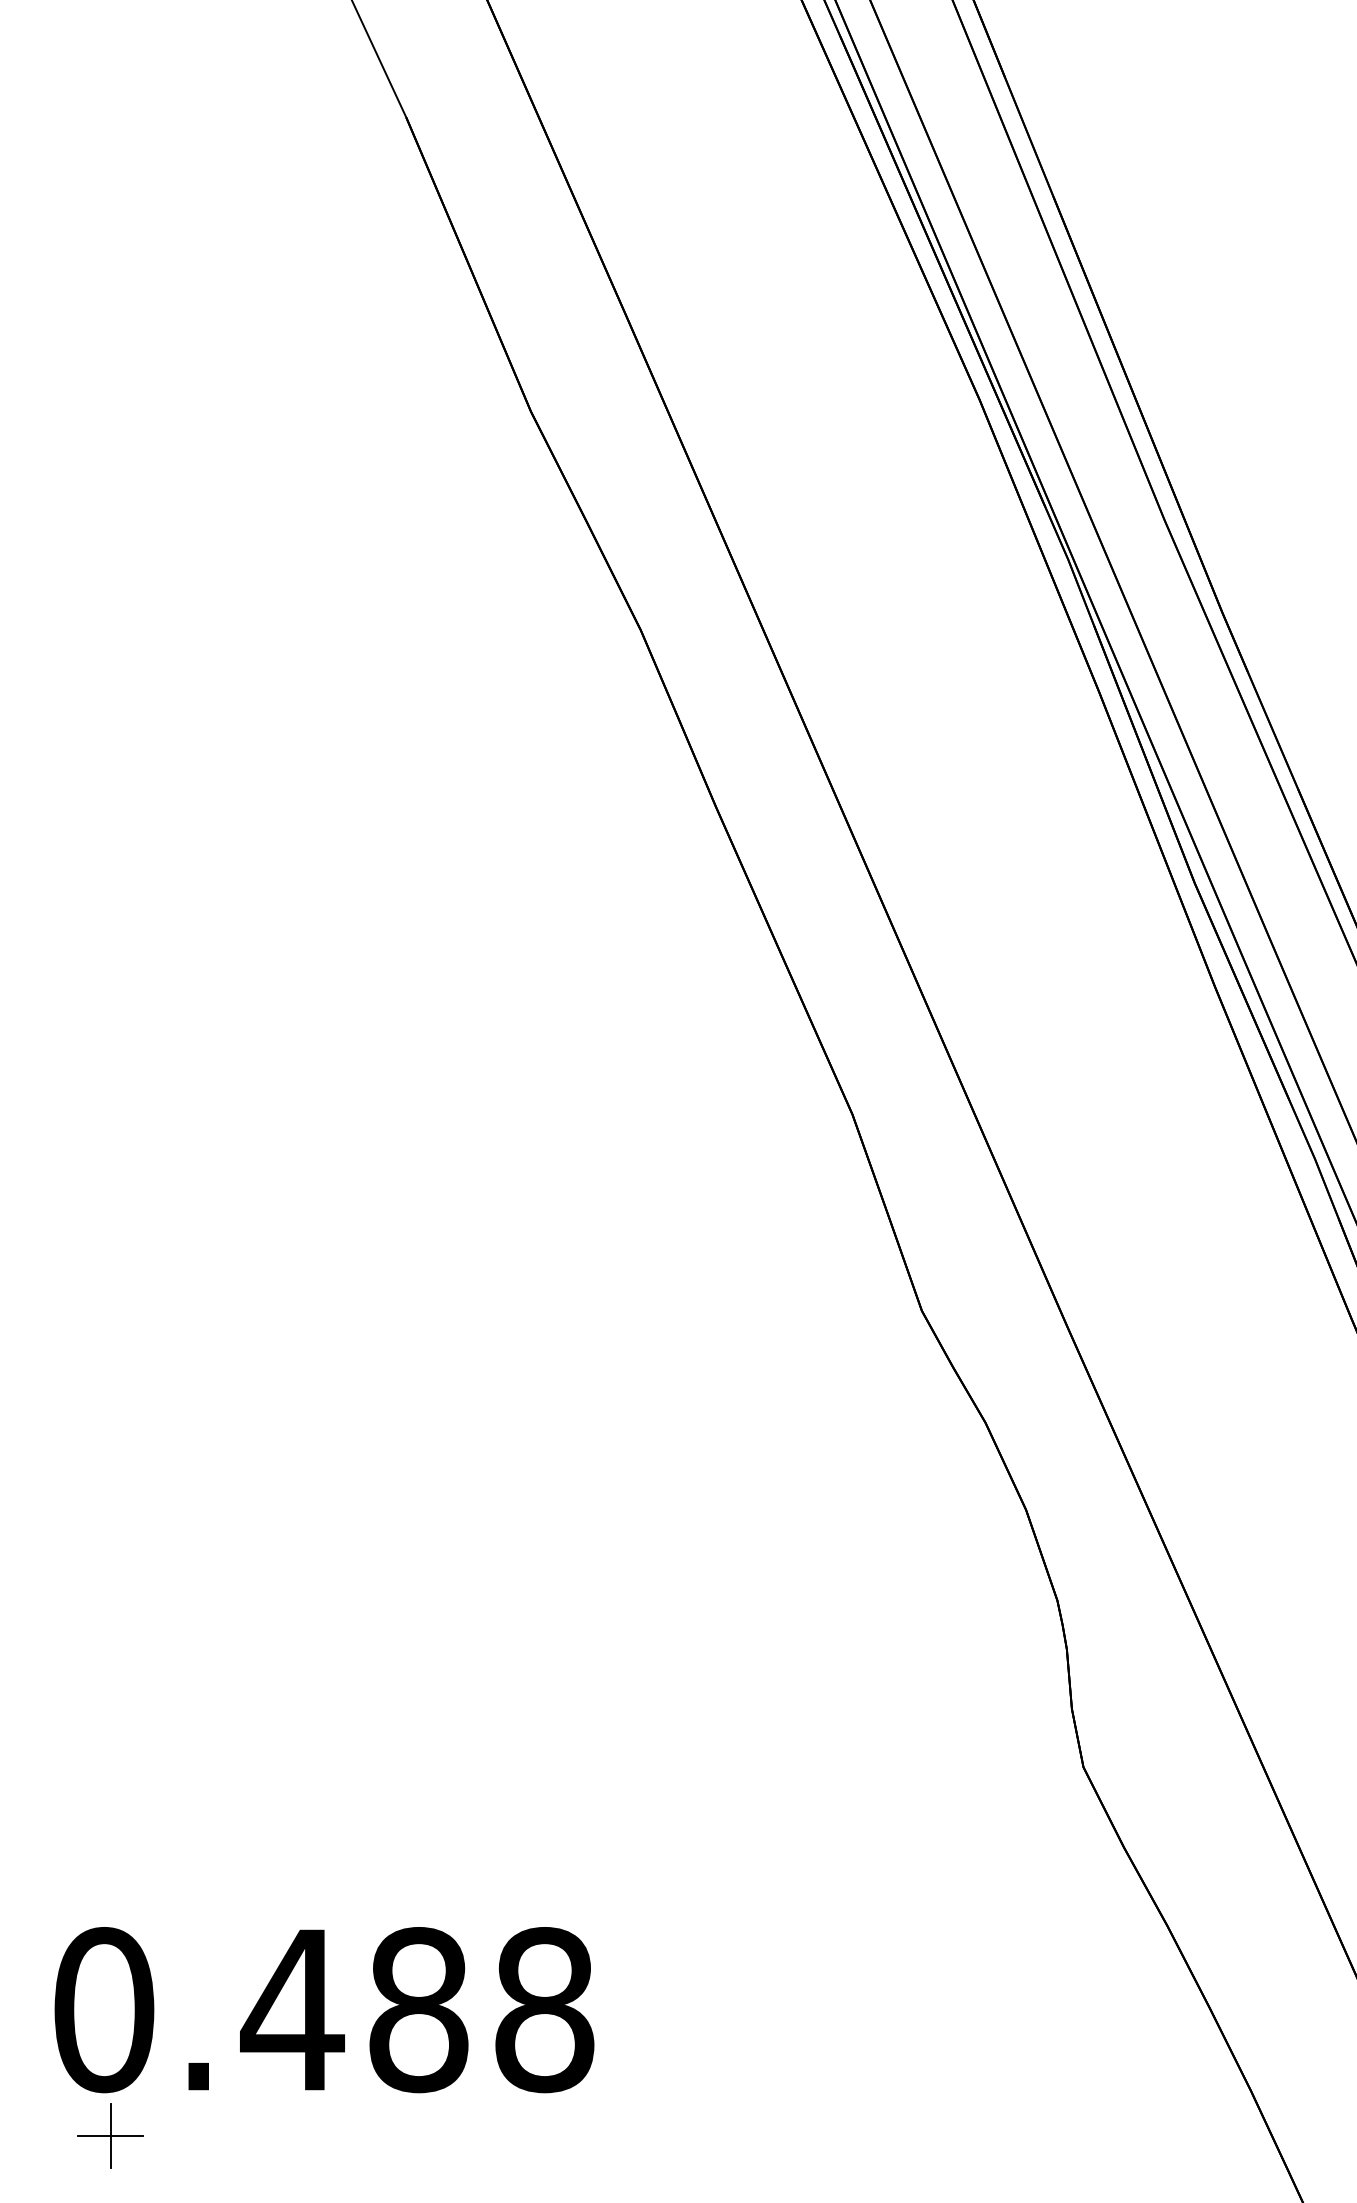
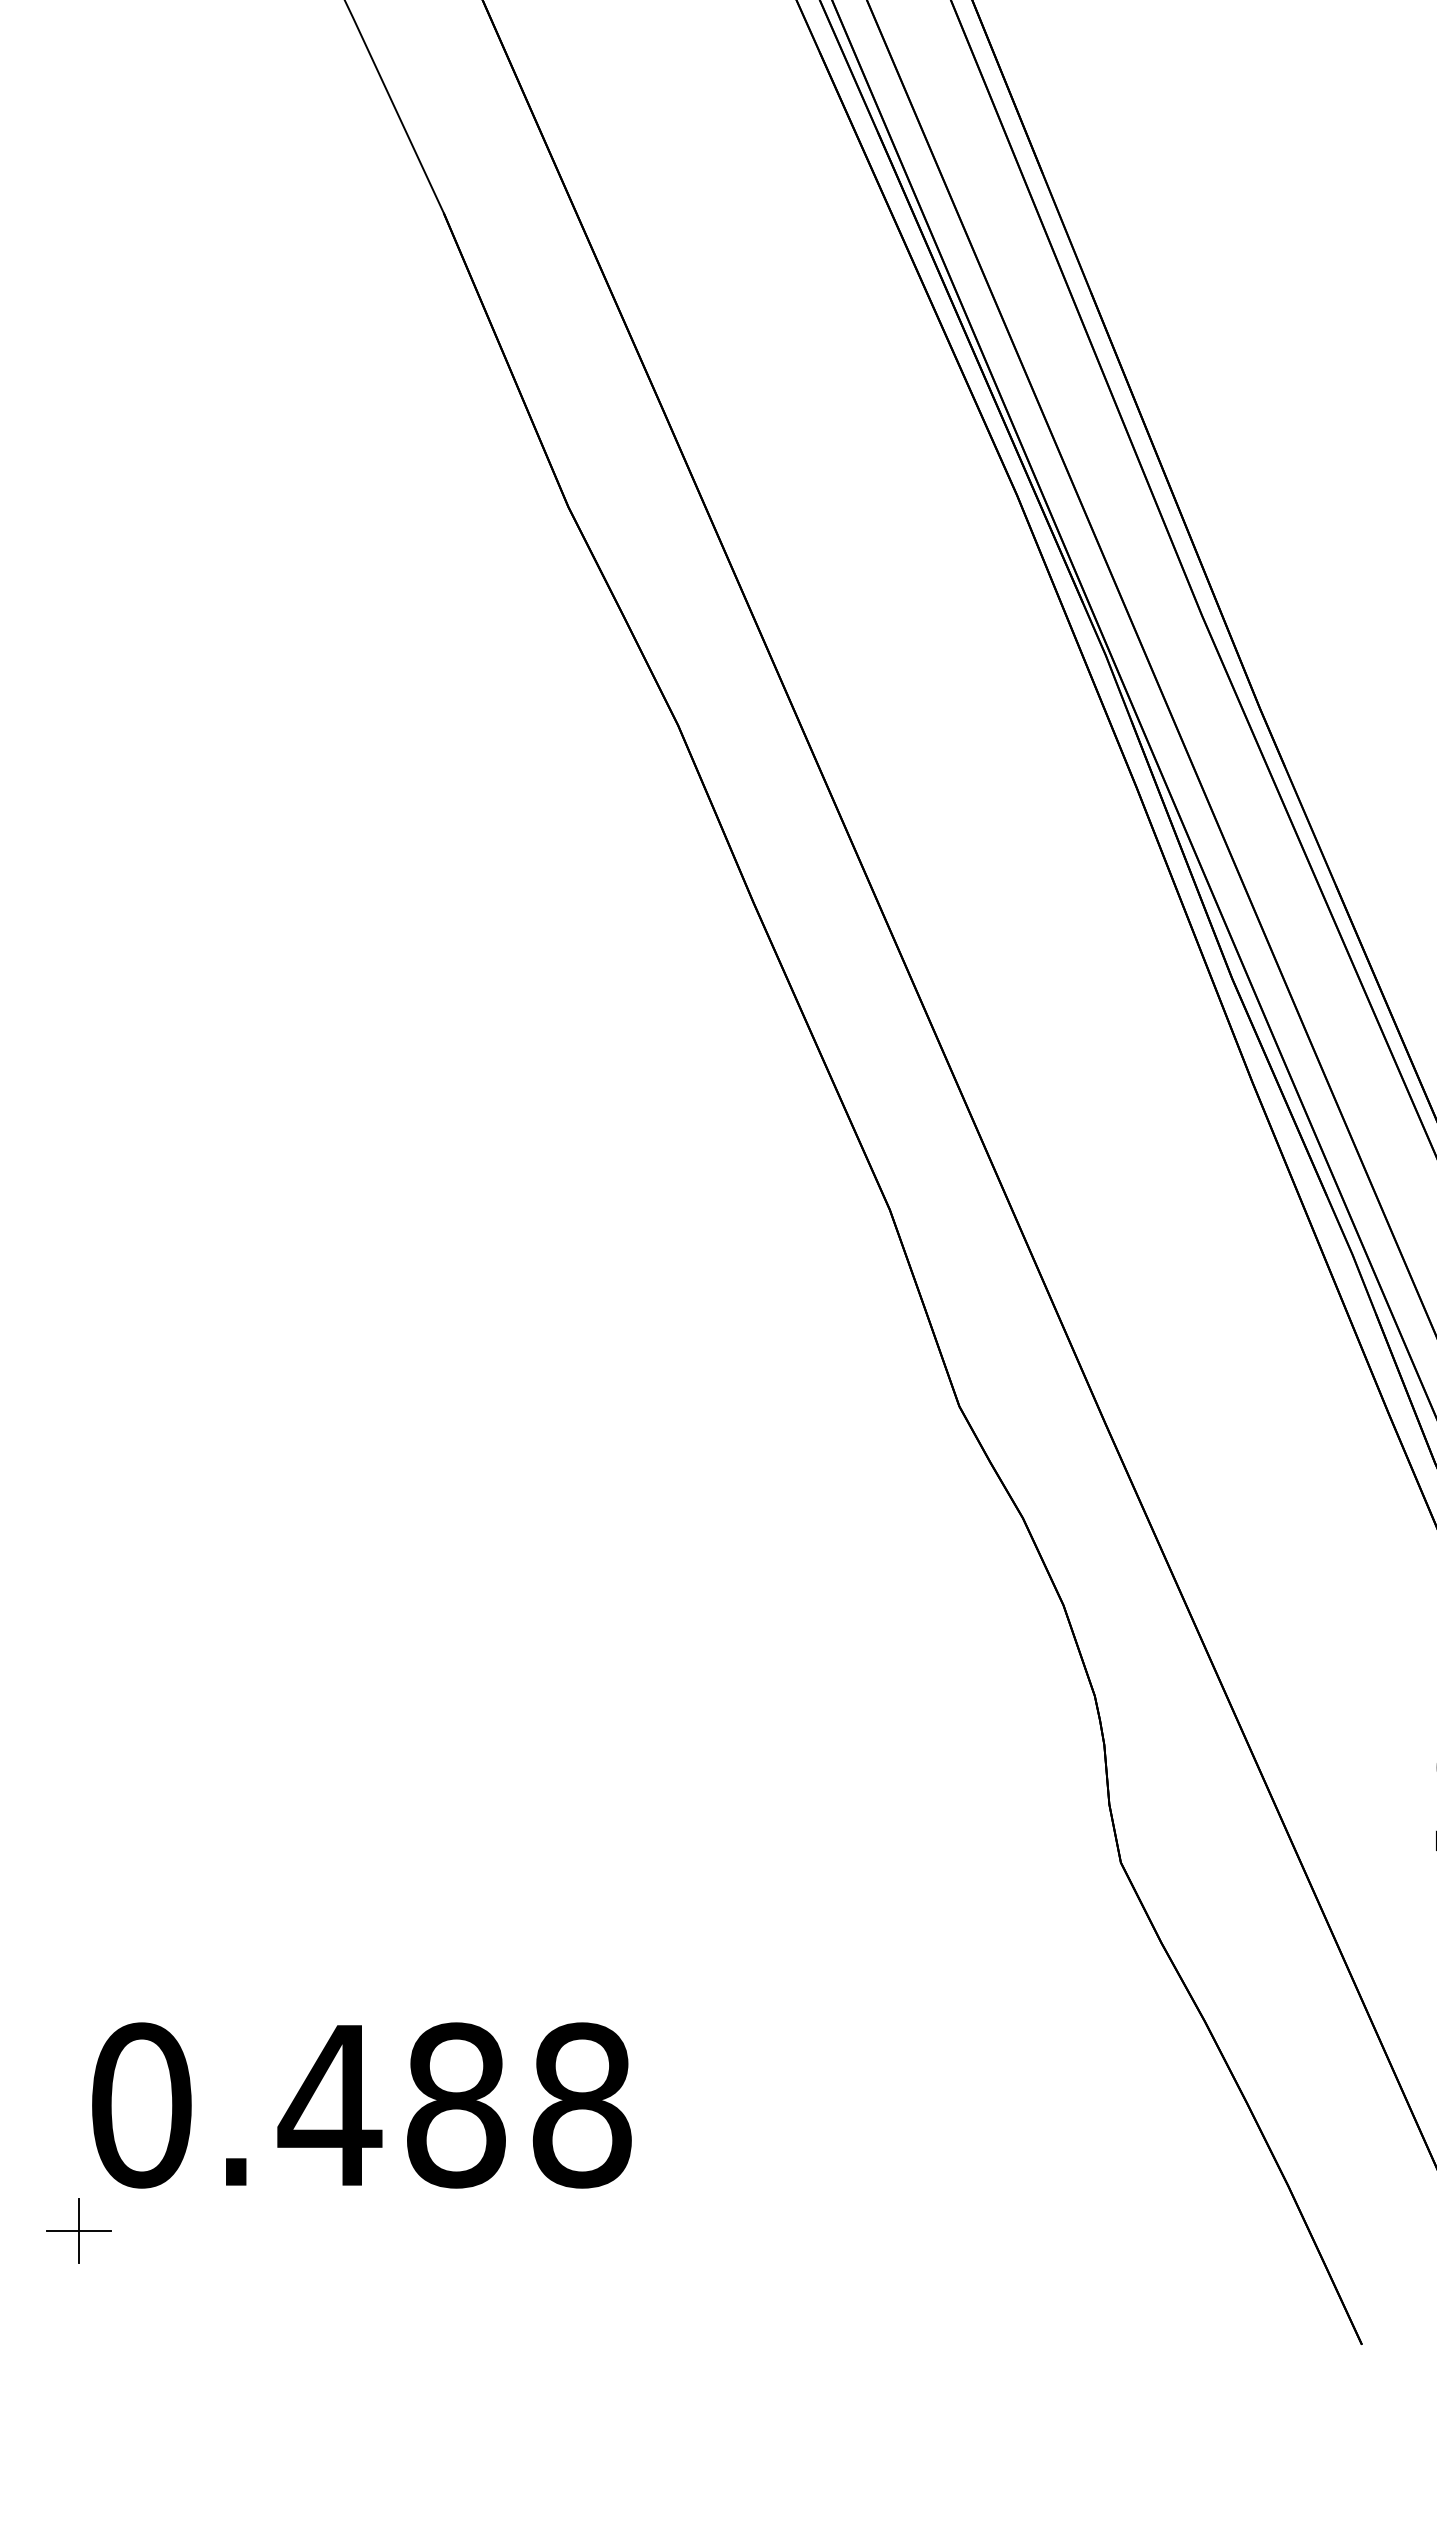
part: (110, 2135) -> (78, 2230), moved

